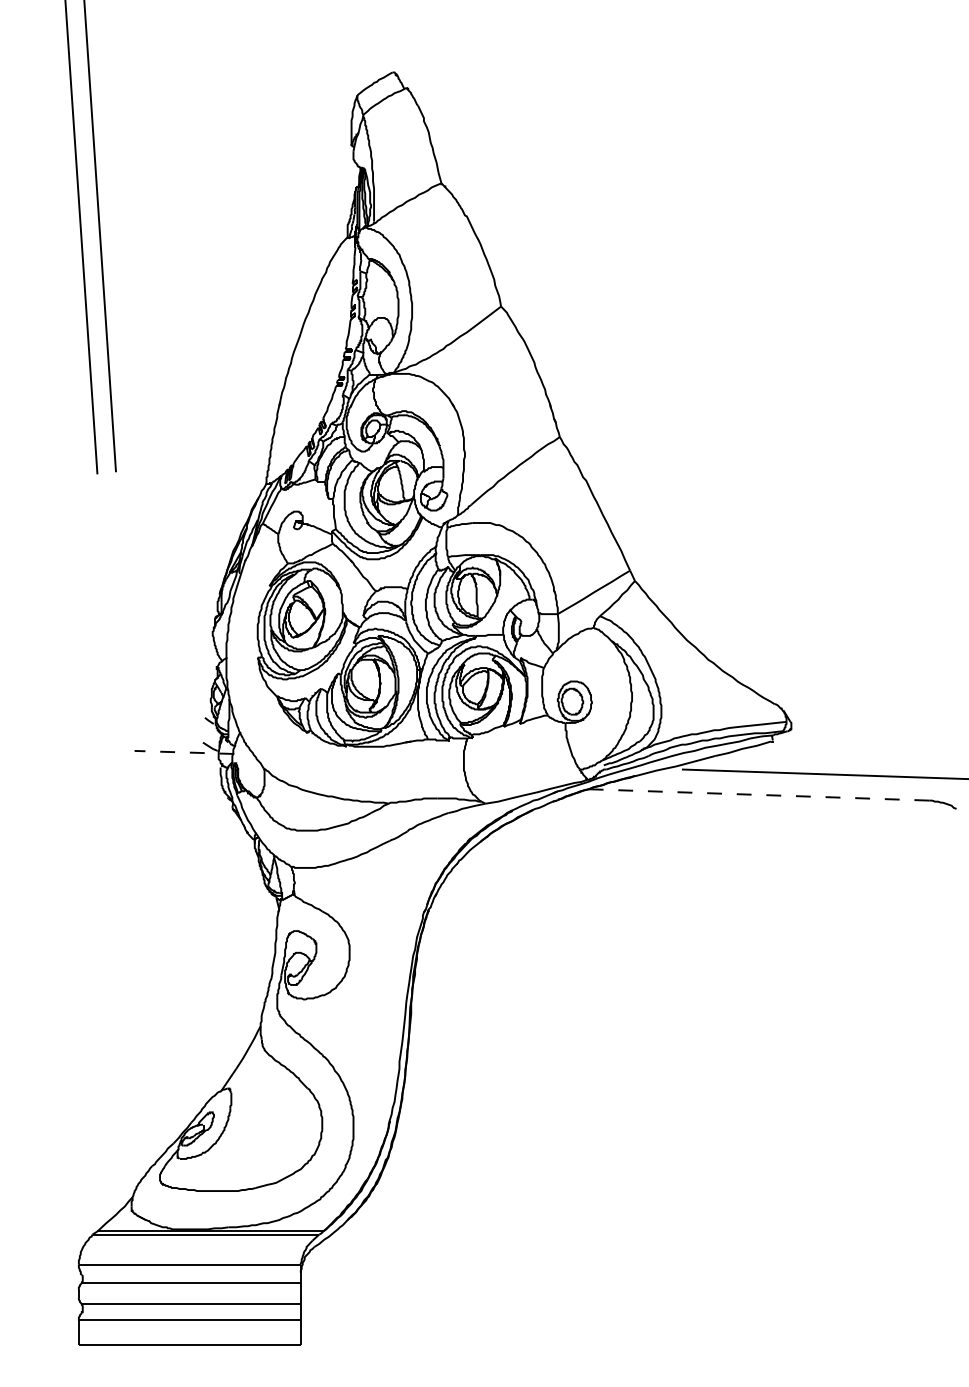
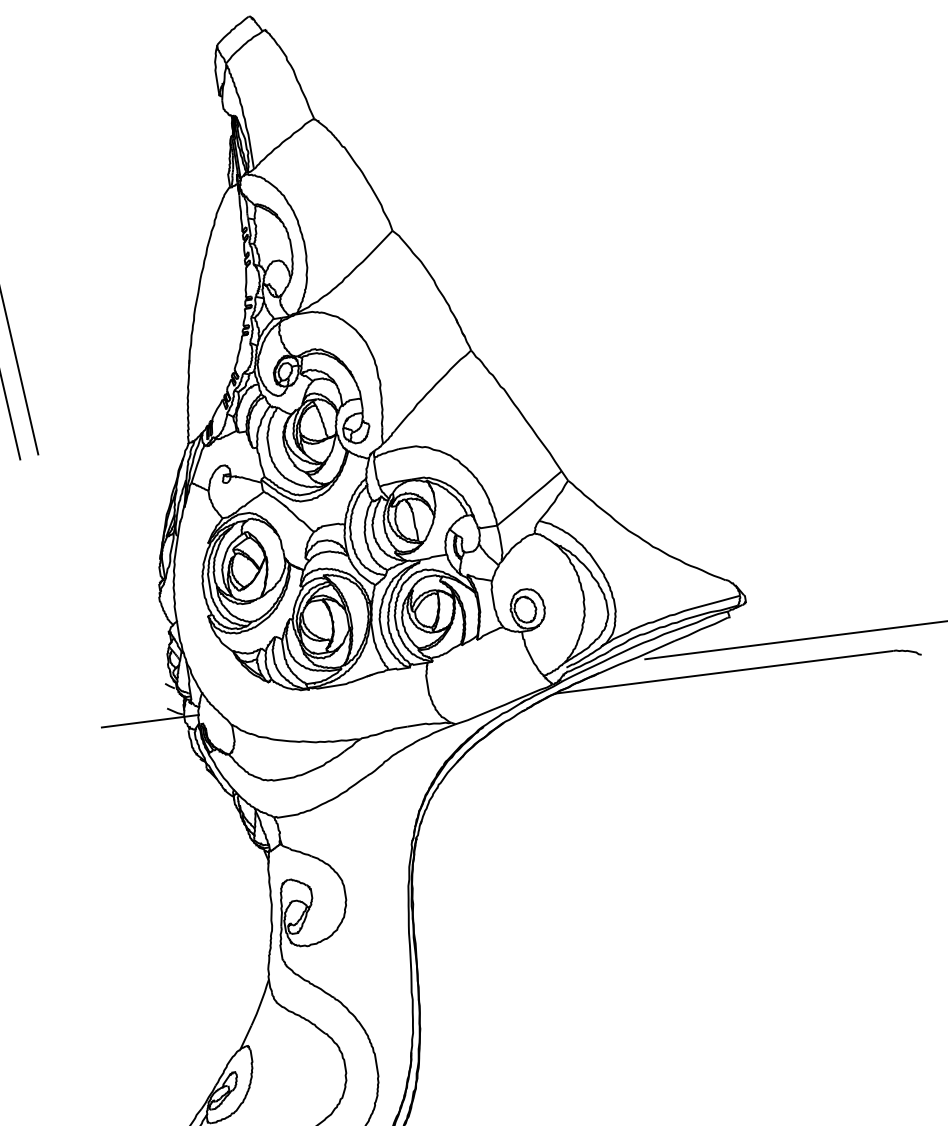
line: (184, 752) -> (150, 721), dashed -> solid
line: (757, 794) -> (722, 672), dashed -> solid

